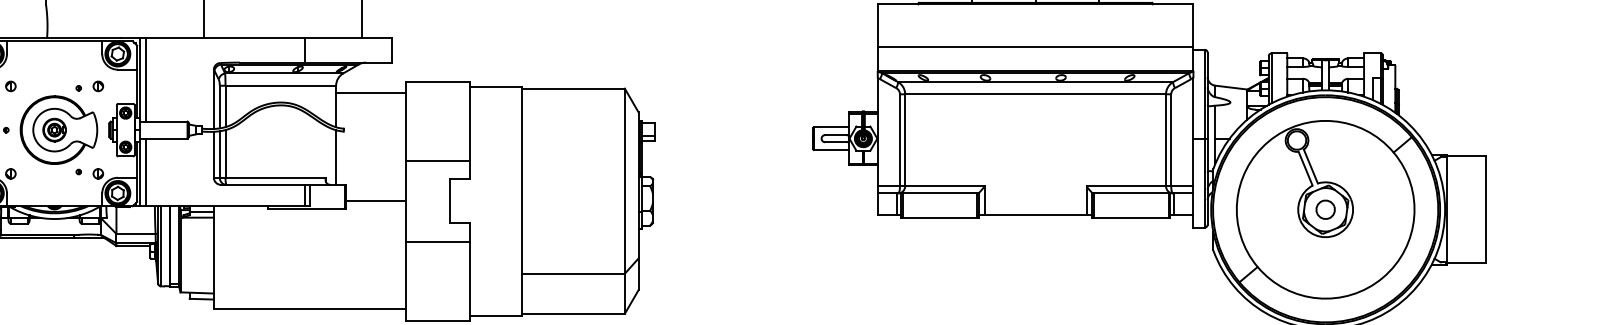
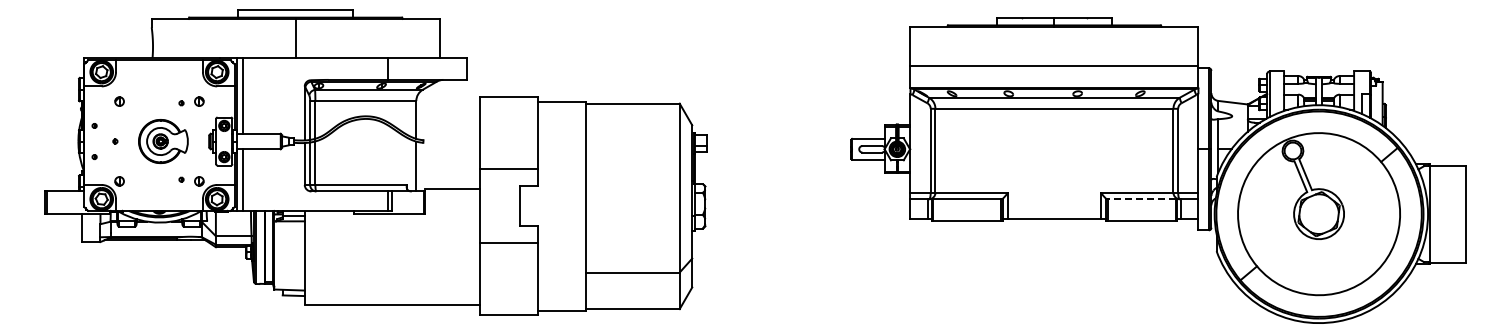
line: (370, 92) -> (447, 107), removed
part: (59, 130) -> (163, 141), size x0.7
line: (1131, 193) -> (1141, 199), solid -> dashed
line: (375, 201) -> (452, 189), moved
part: (1325, 209) -> (1318, 213), removed

